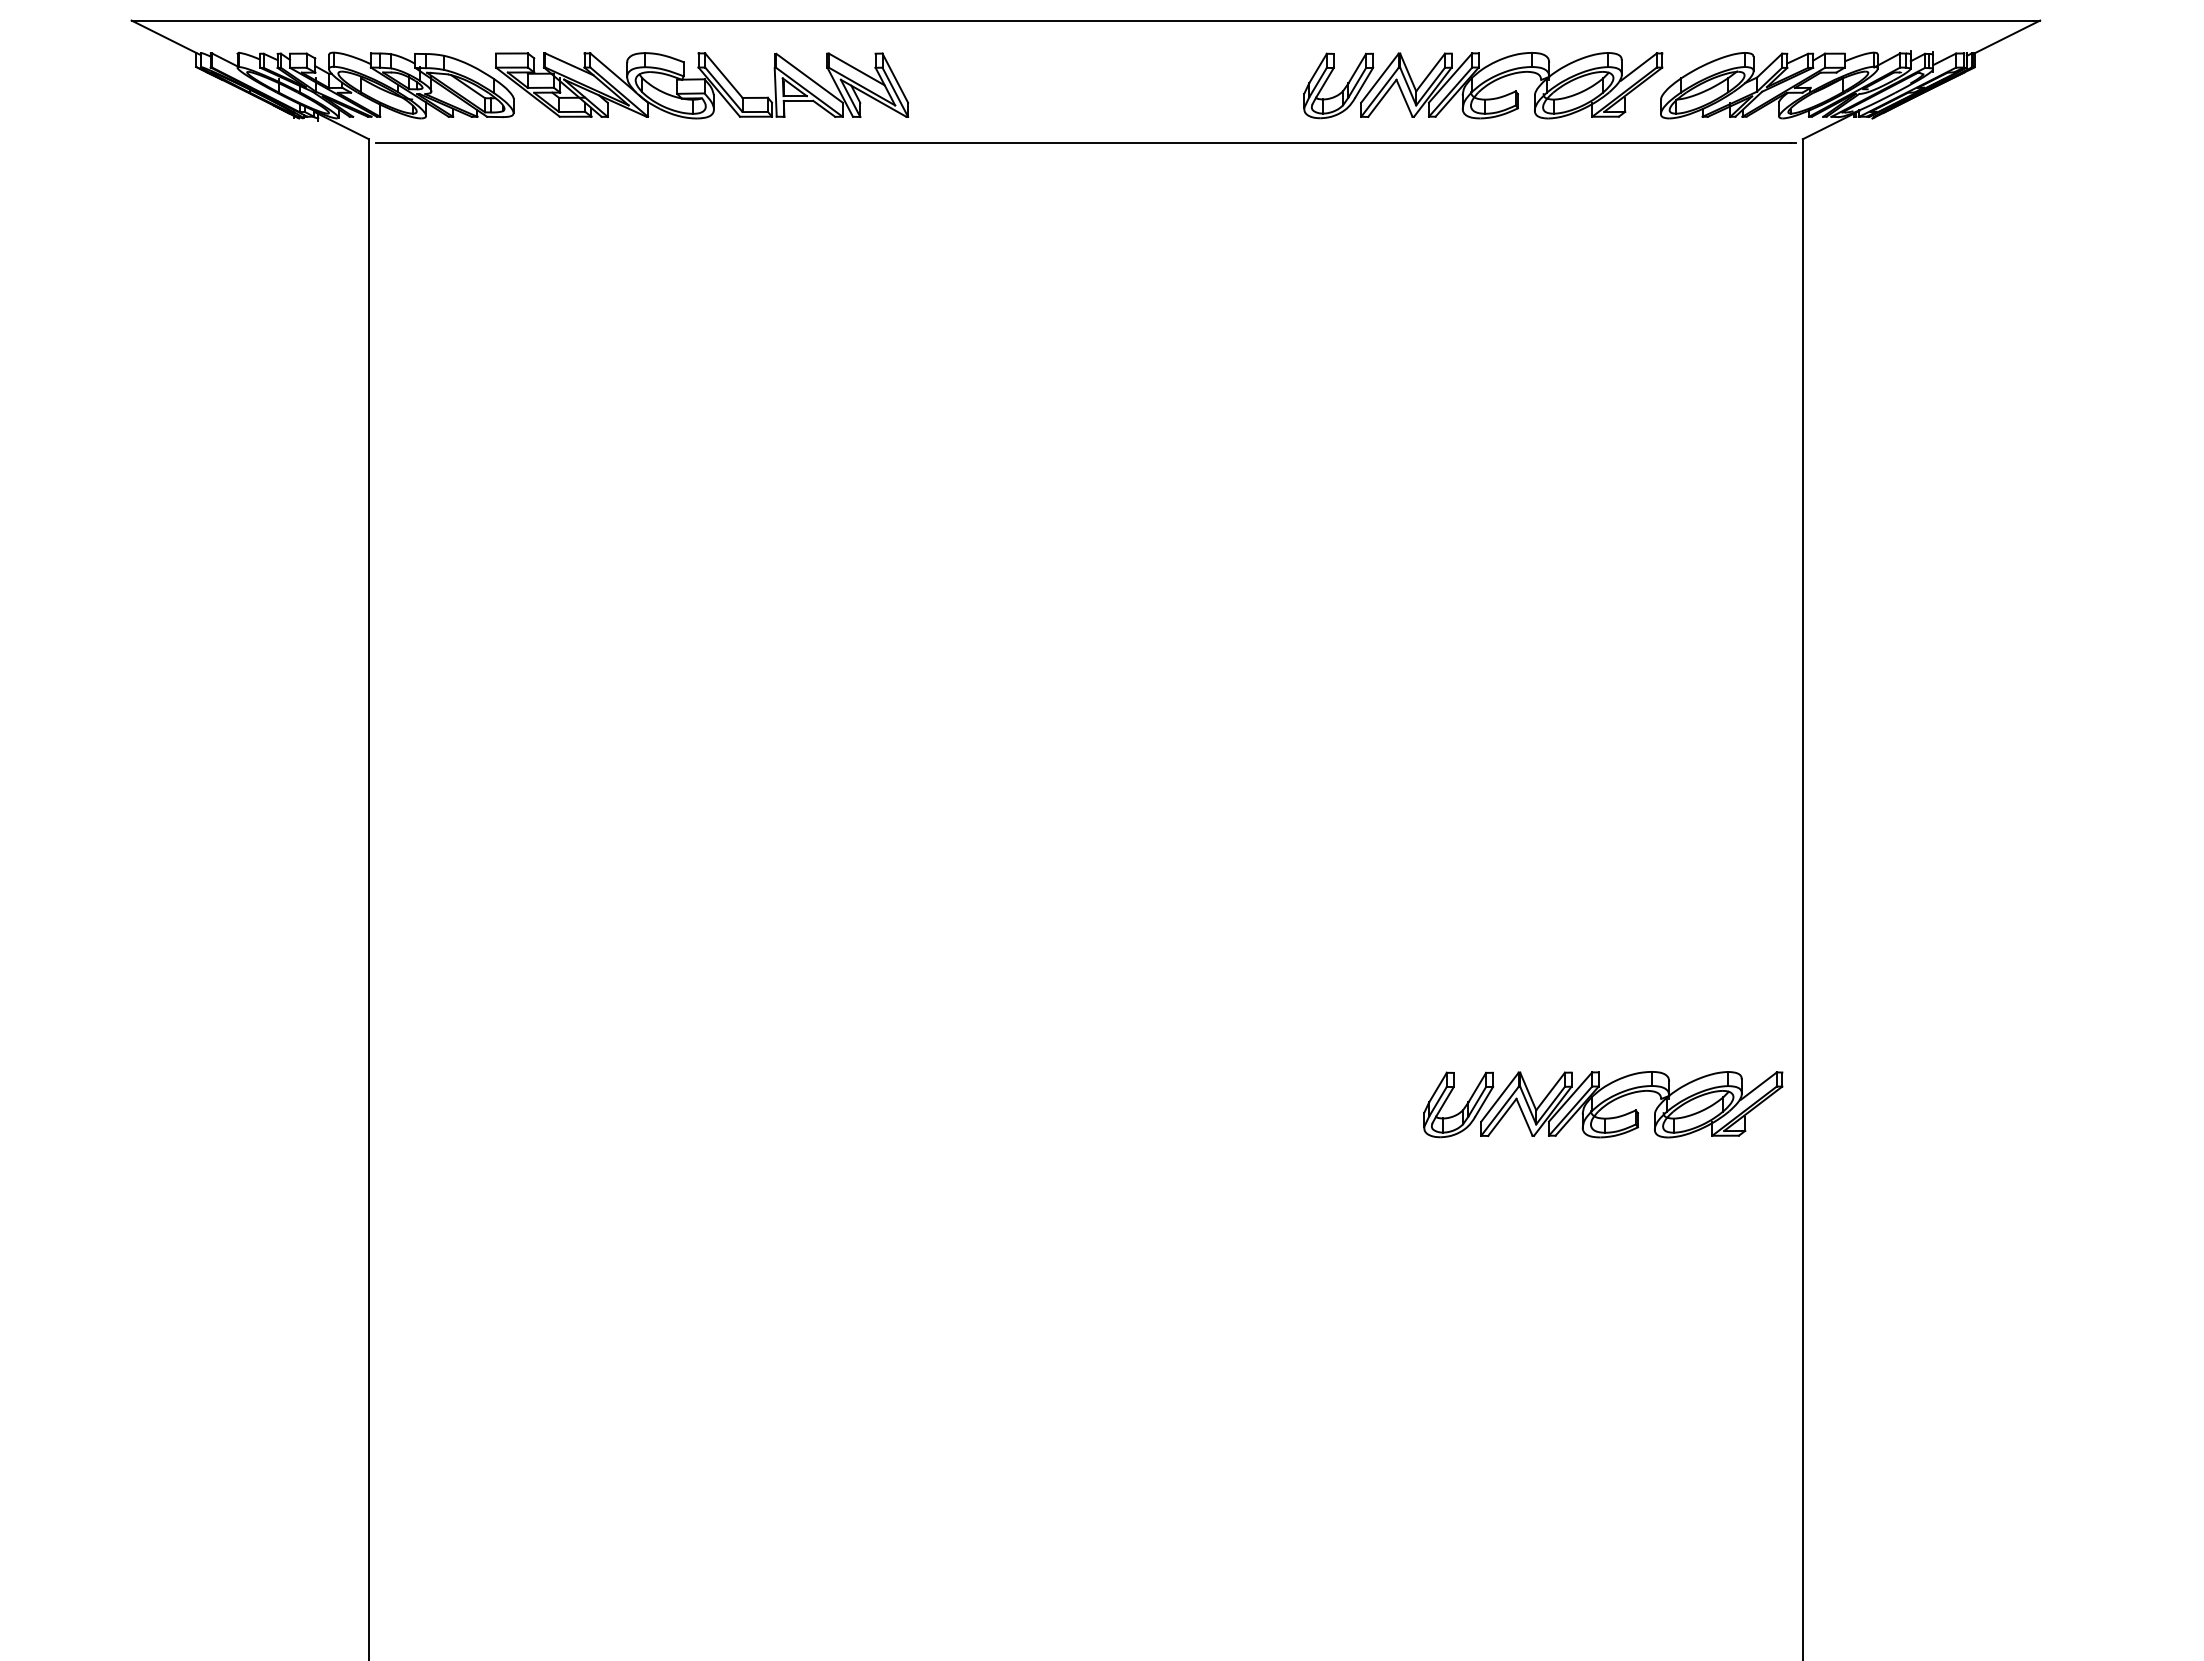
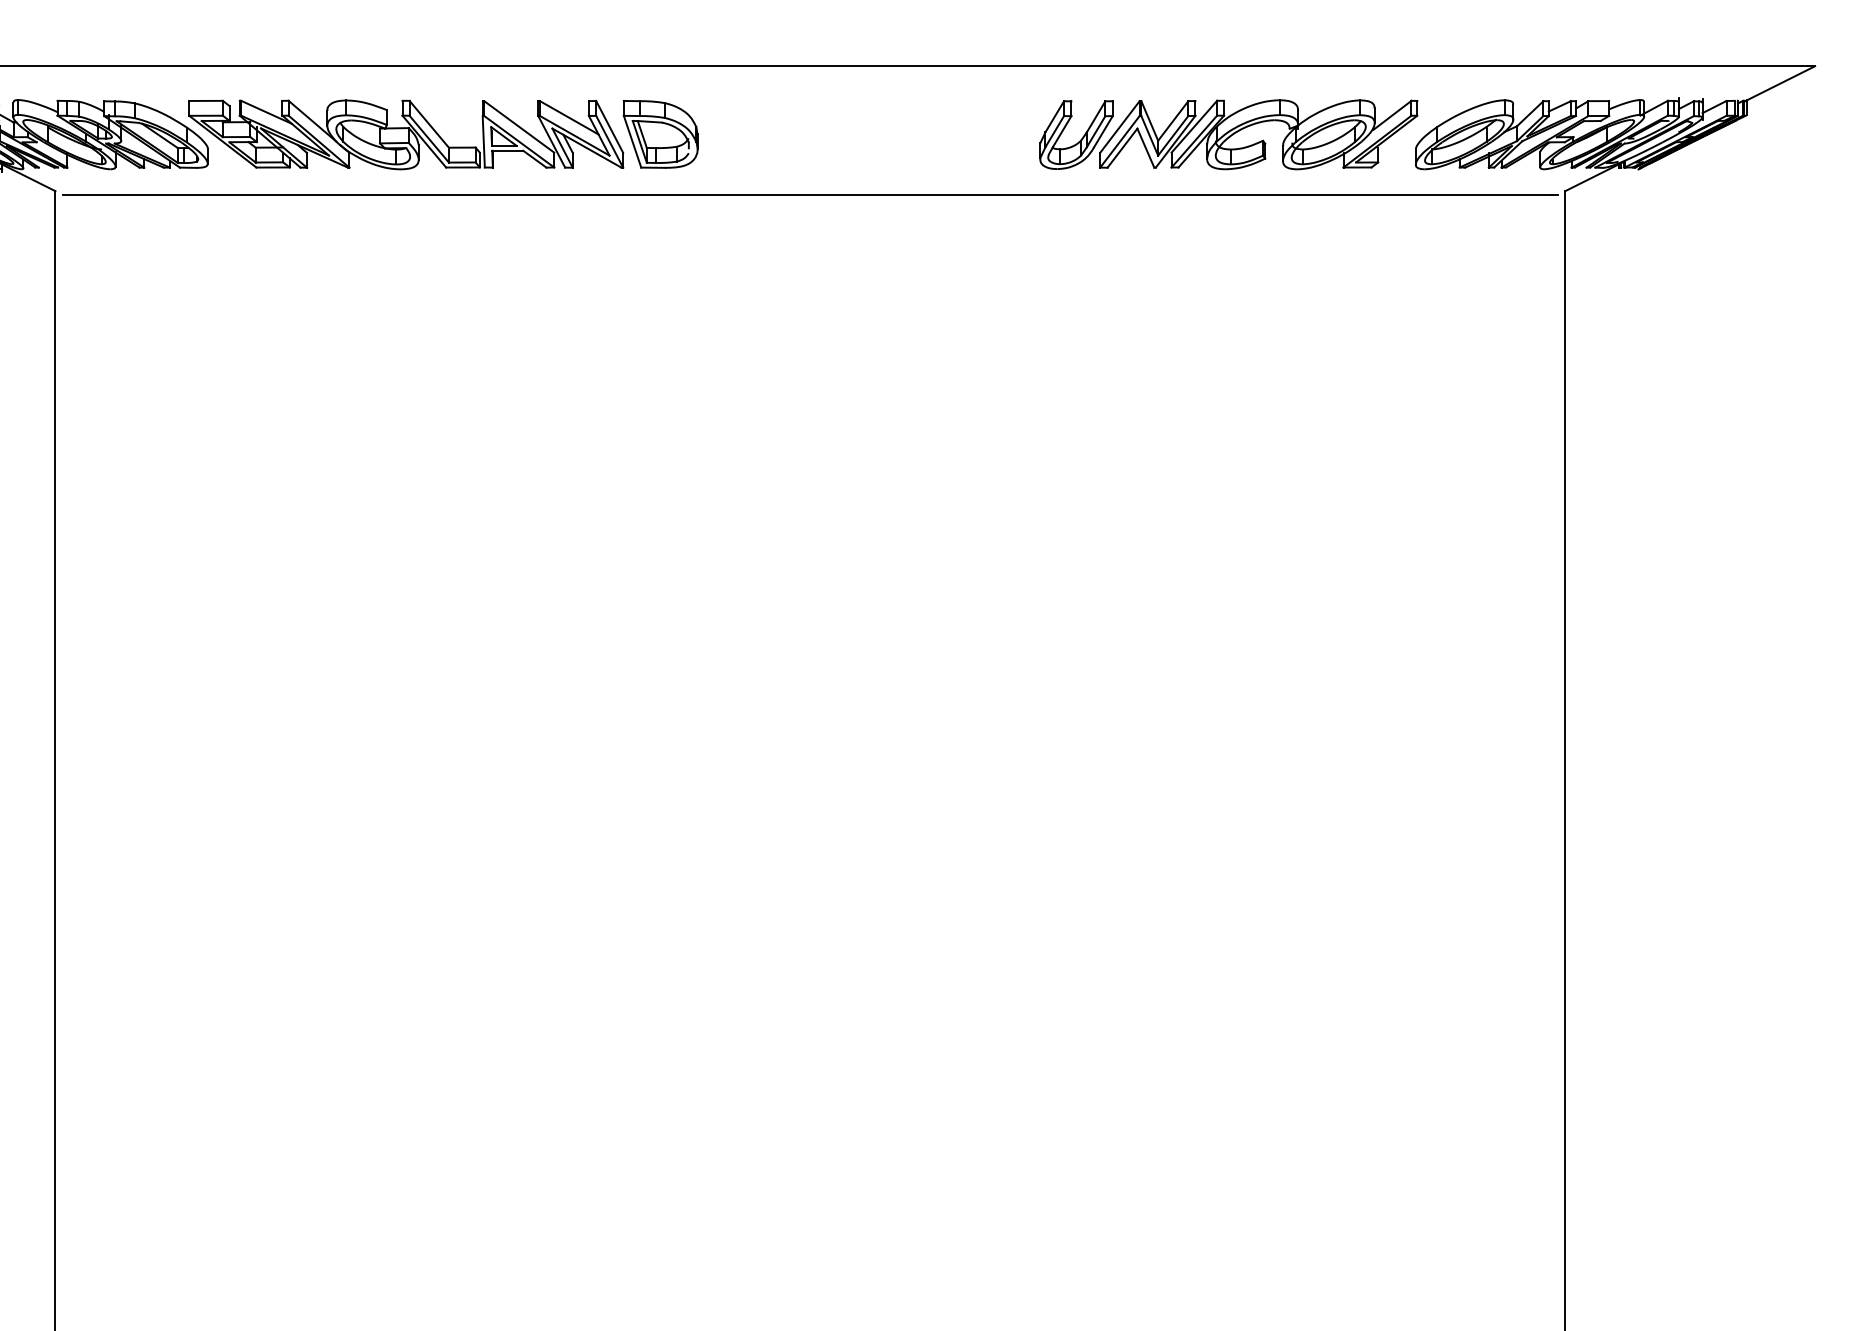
part: (943, 84) -> (660, 133), added
part: (1603, 1104) -> (1355, 1207), removed

